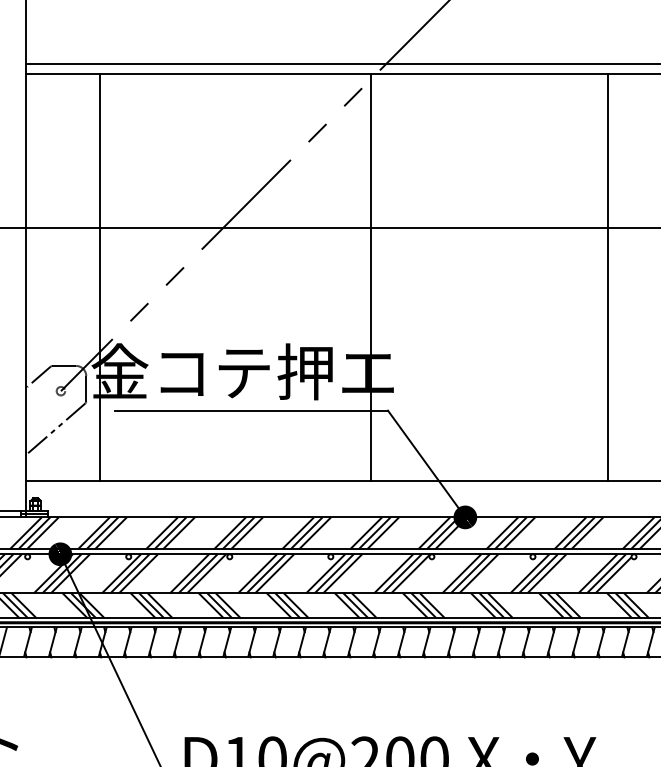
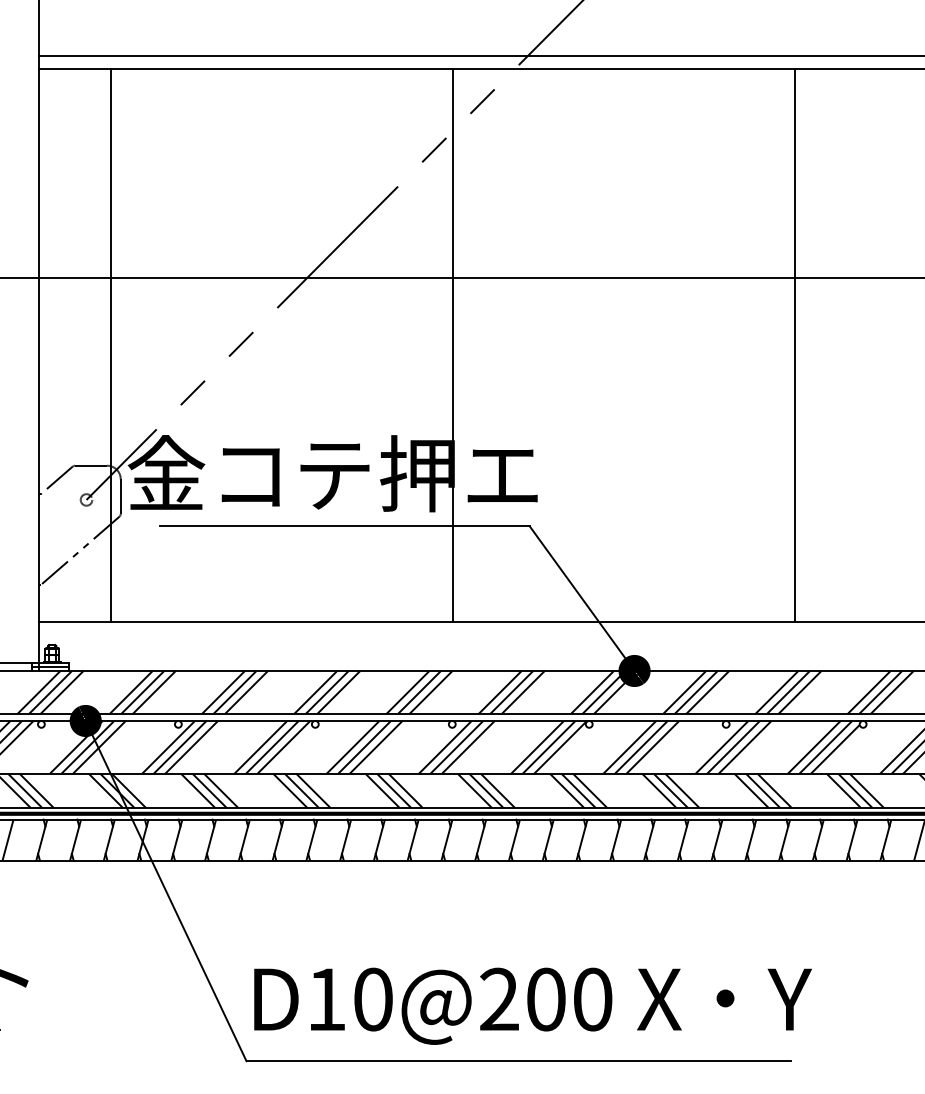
line: (100, 277) -> (110, 345), moved
line: (370, 277) -> (452, 345), moved
line: (608, 277) -> (795, 345), moved

